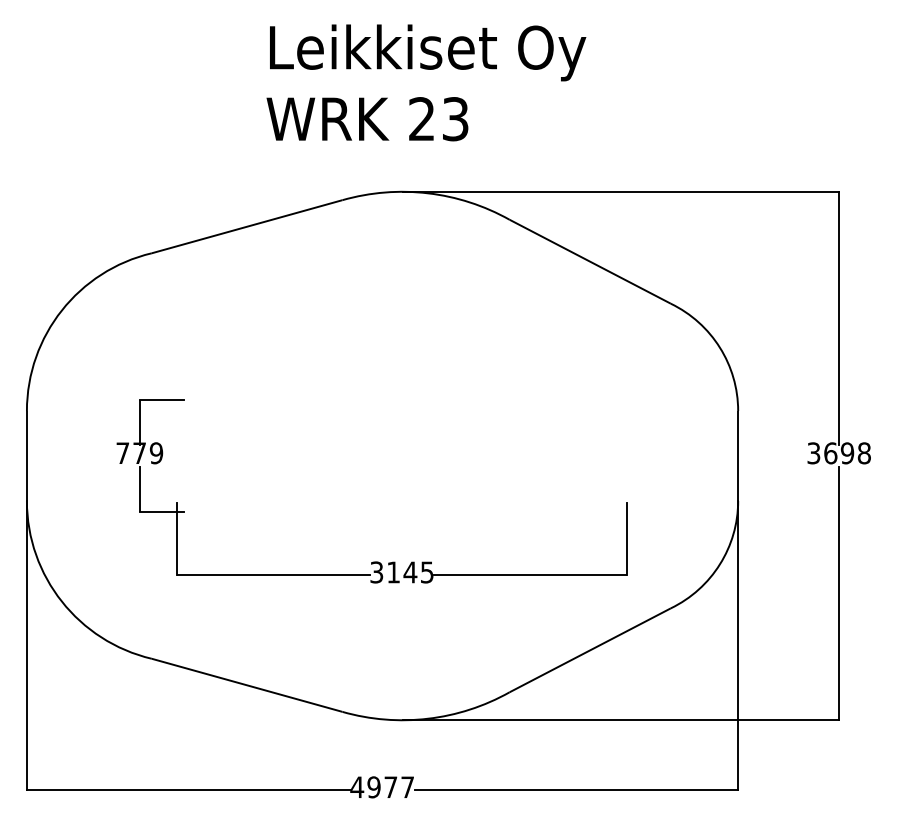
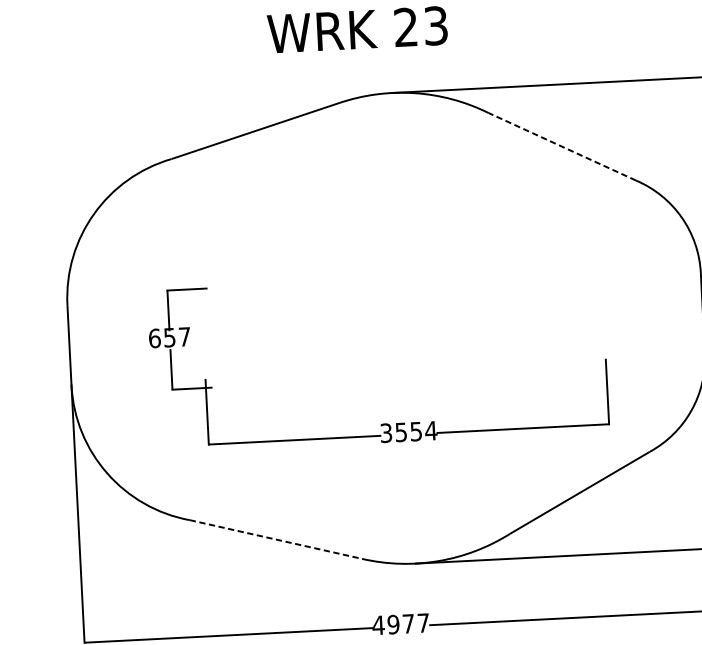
line: (590, 261) -> (562, 146), solid -> dashed
text: (139, 453) -> (169, 337), 779 -> 657
text: (410, 572) -> (416, 431), 3145 -> 3554
line: (247, 685) -> (276, 539), solid -> dashed

